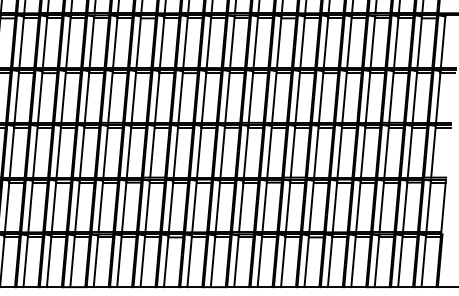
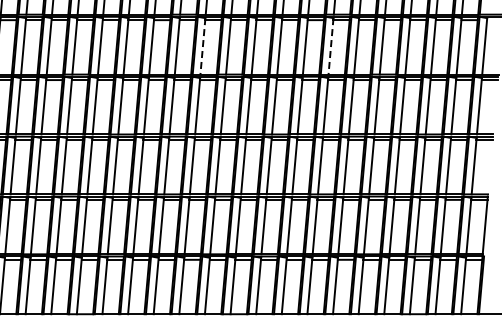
line: (185, 42) -> (202, 46), solid -> dashed
line: (302, 42) -> (330, 46), solid -> dashed

